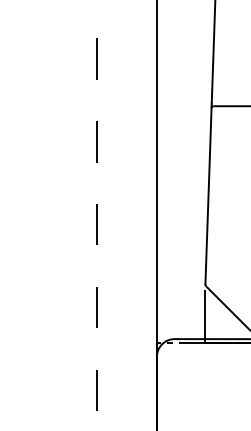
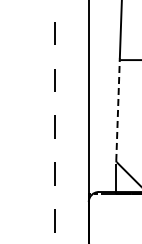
line: (209, 196) -> (118, 111), solid -> dashed

